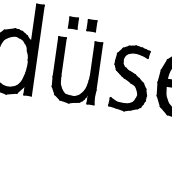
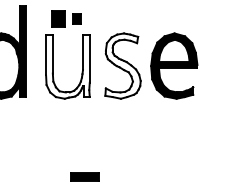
part: (72, 22) -> (57, 18), size x1.6
fill: (75, 71) -> (67, 66), removed
fill: (130, 77) -> (122, 65), removed

